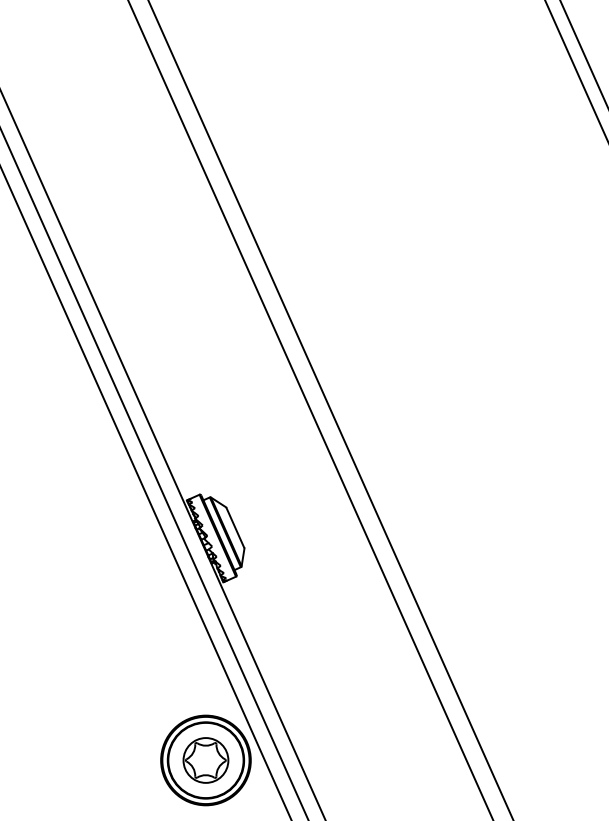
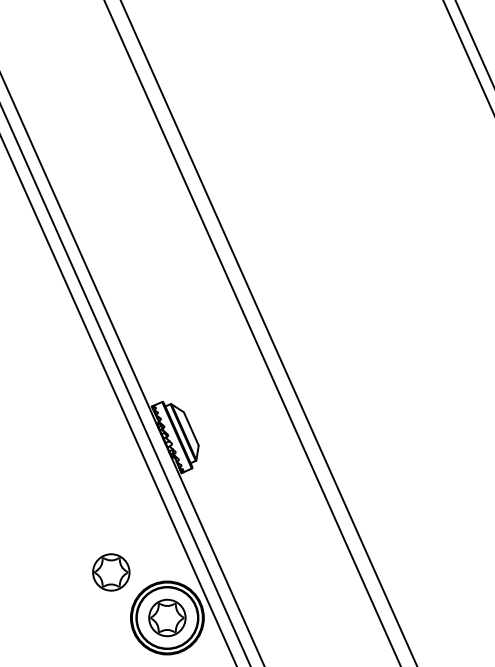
part: (136, 704) -> (110, 572), added

